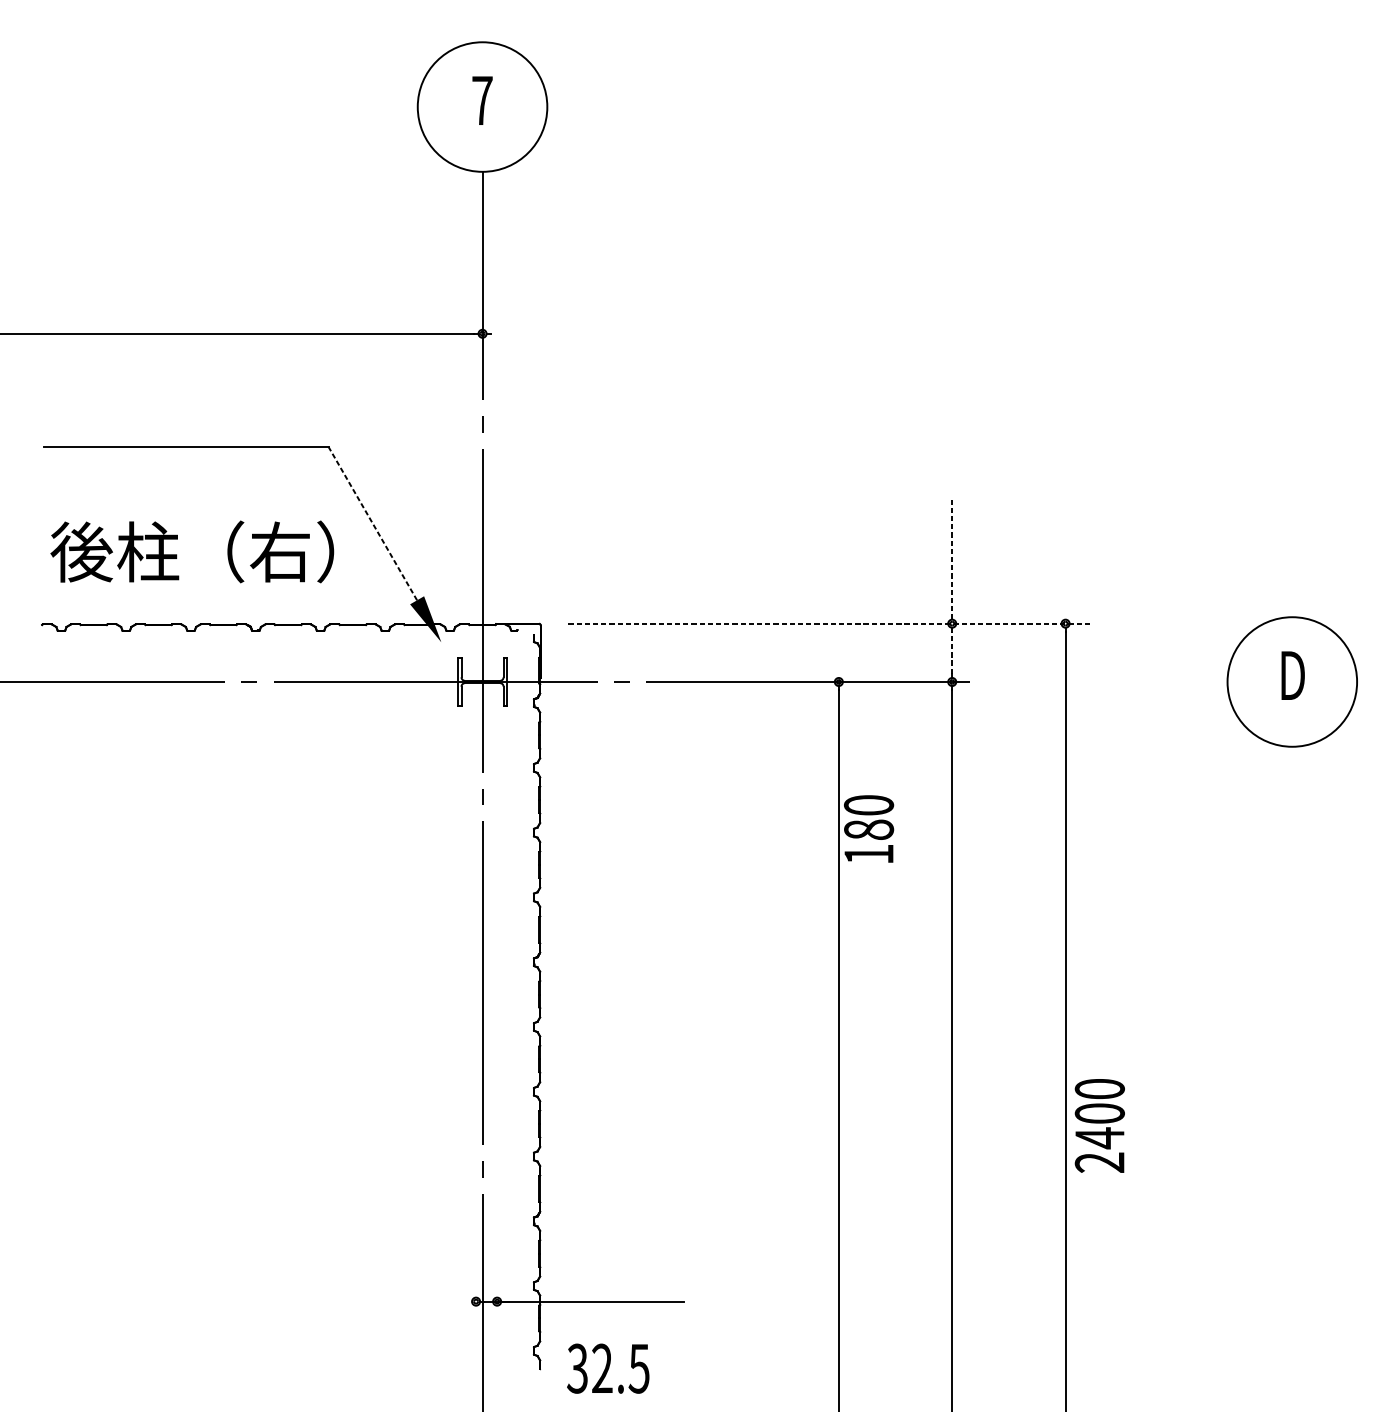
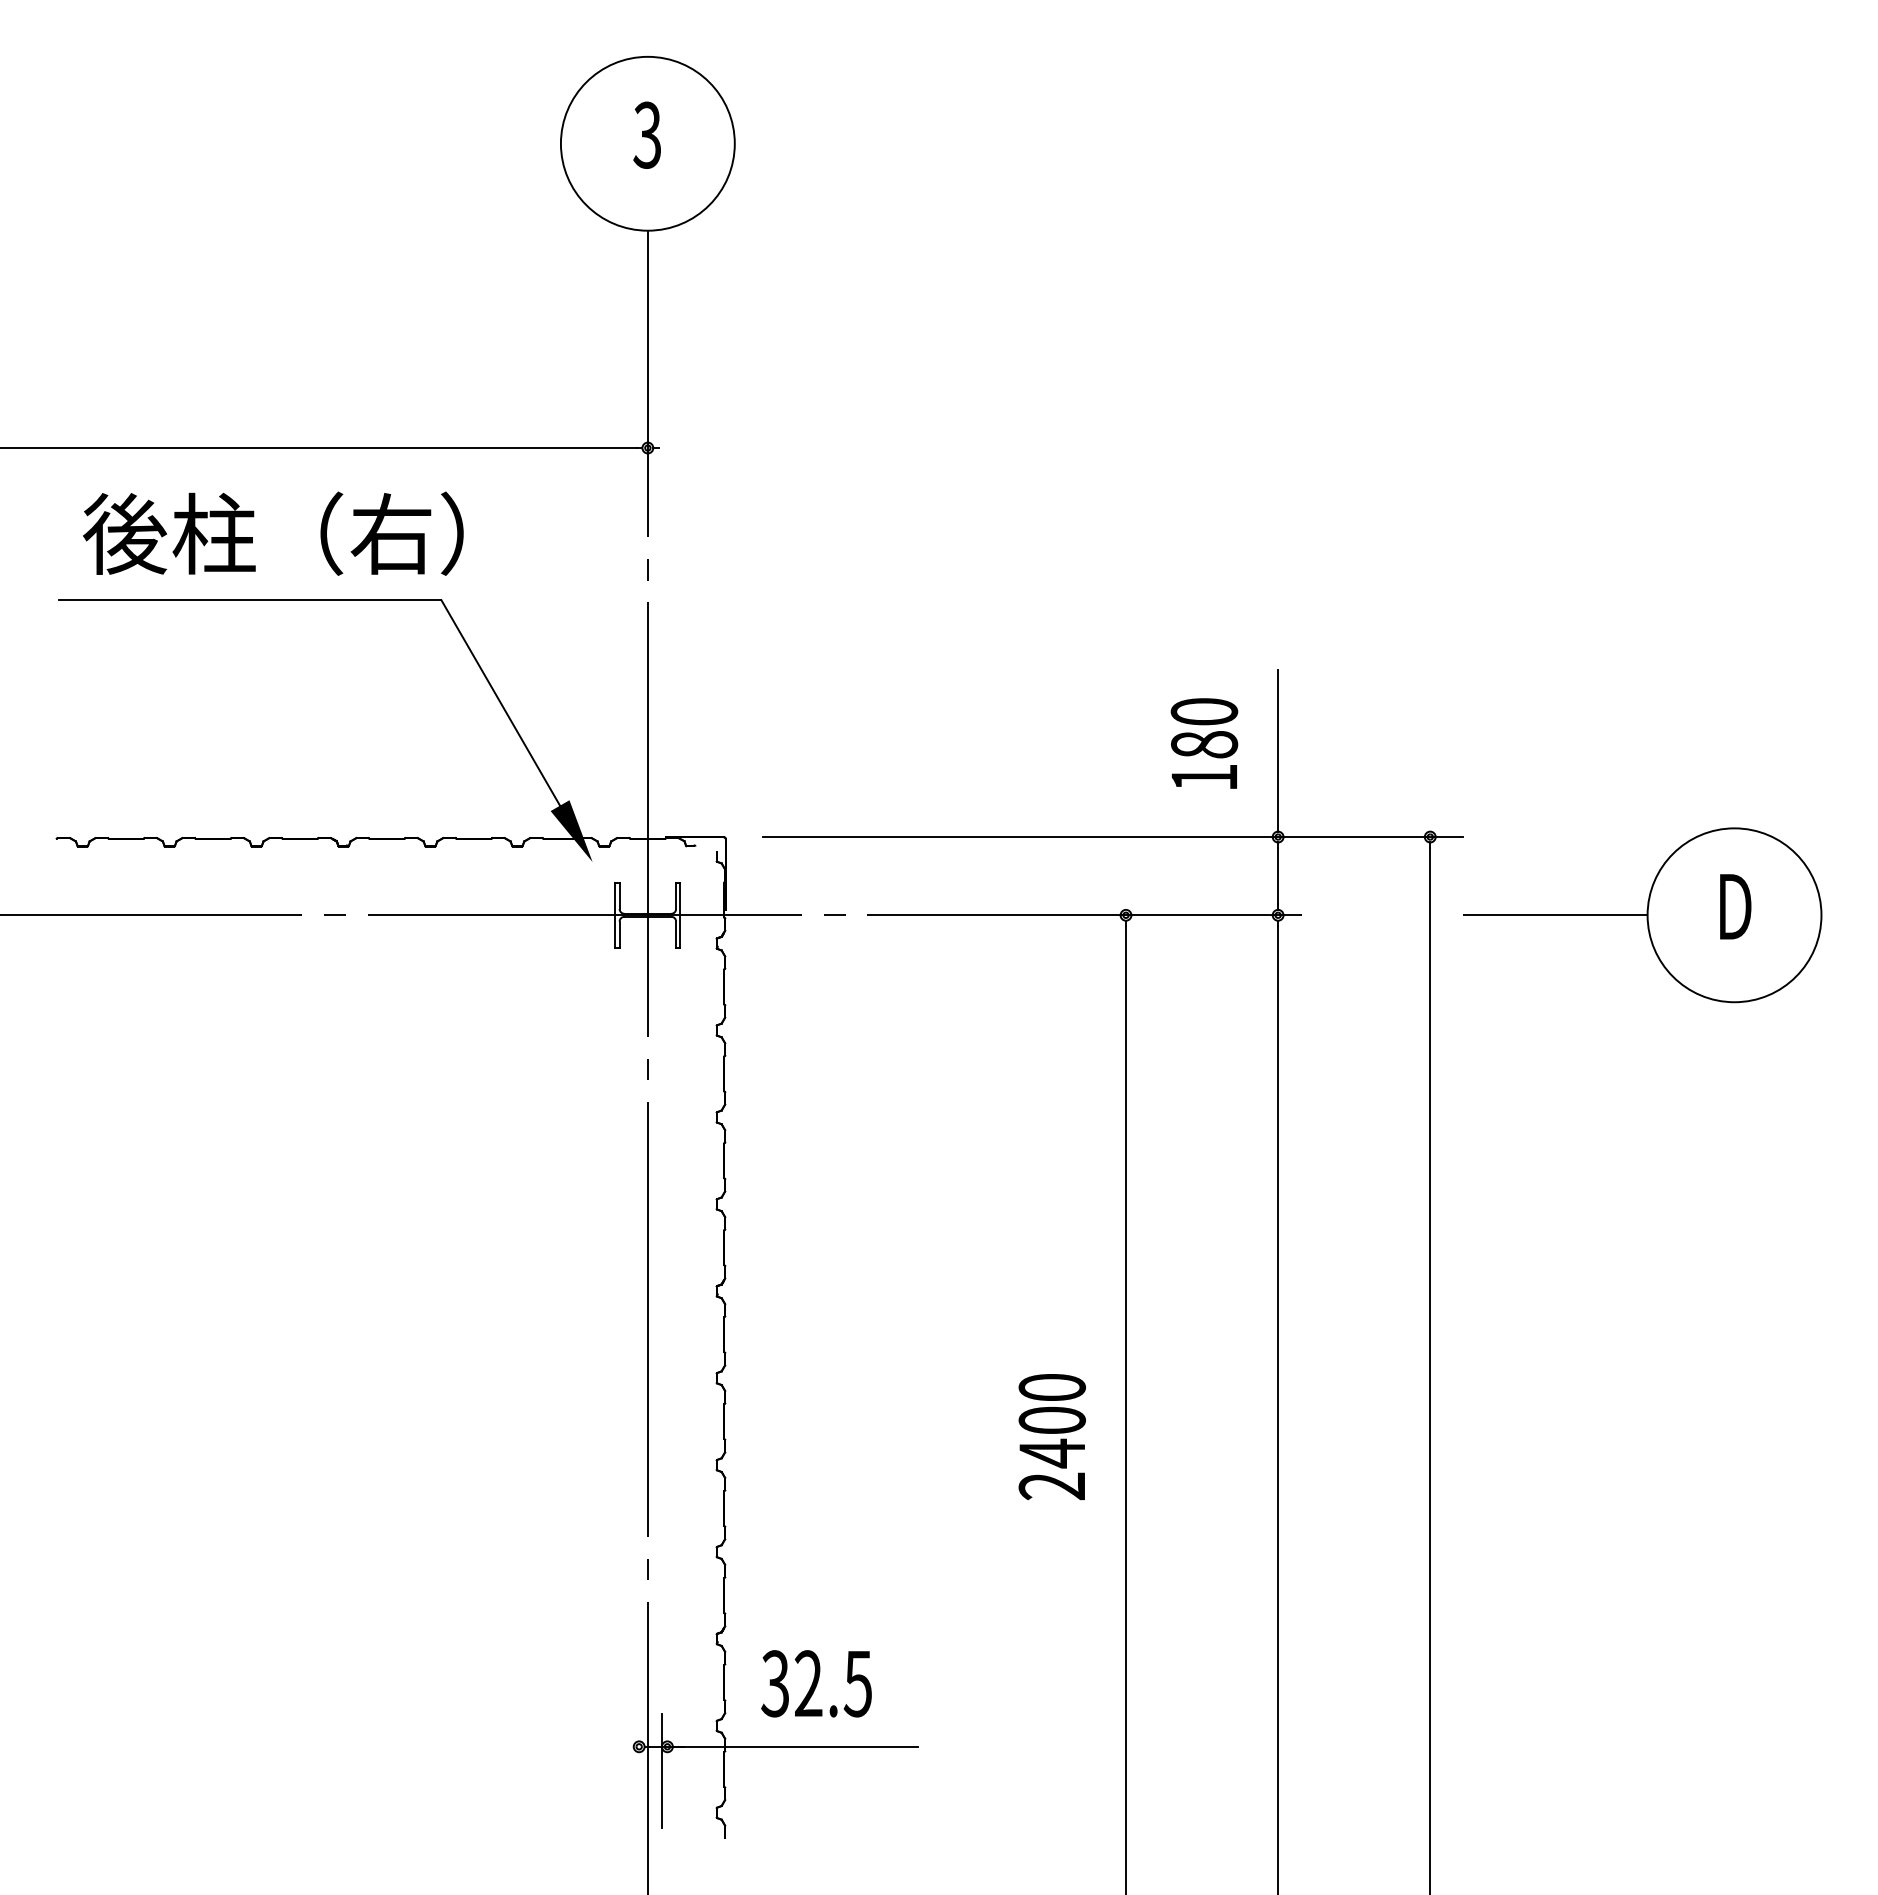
text: (482, 100) -> (647, 134), 7 -> 3
line: (372, 523) -> (500, 702), dashed -> solid
text: (192, 551) -> (273, 533), moved
line: (952, 559) -> (1278, 750), dashed -> solid
line: (828, 624) -> (1112, 837), dashed -> solid
line: (952, 652) -> (1278, 875), dashed -> solid
line: (1158, 682) -> (1554, 915), added
text: (869, 828) -> (1204, 743), moved
text: (1099, 1126) -> (1051, 1437), moved
line: (493, 1320) -> (662, 1771), added
text: (608, 1368) -> (816, 1683), moved

